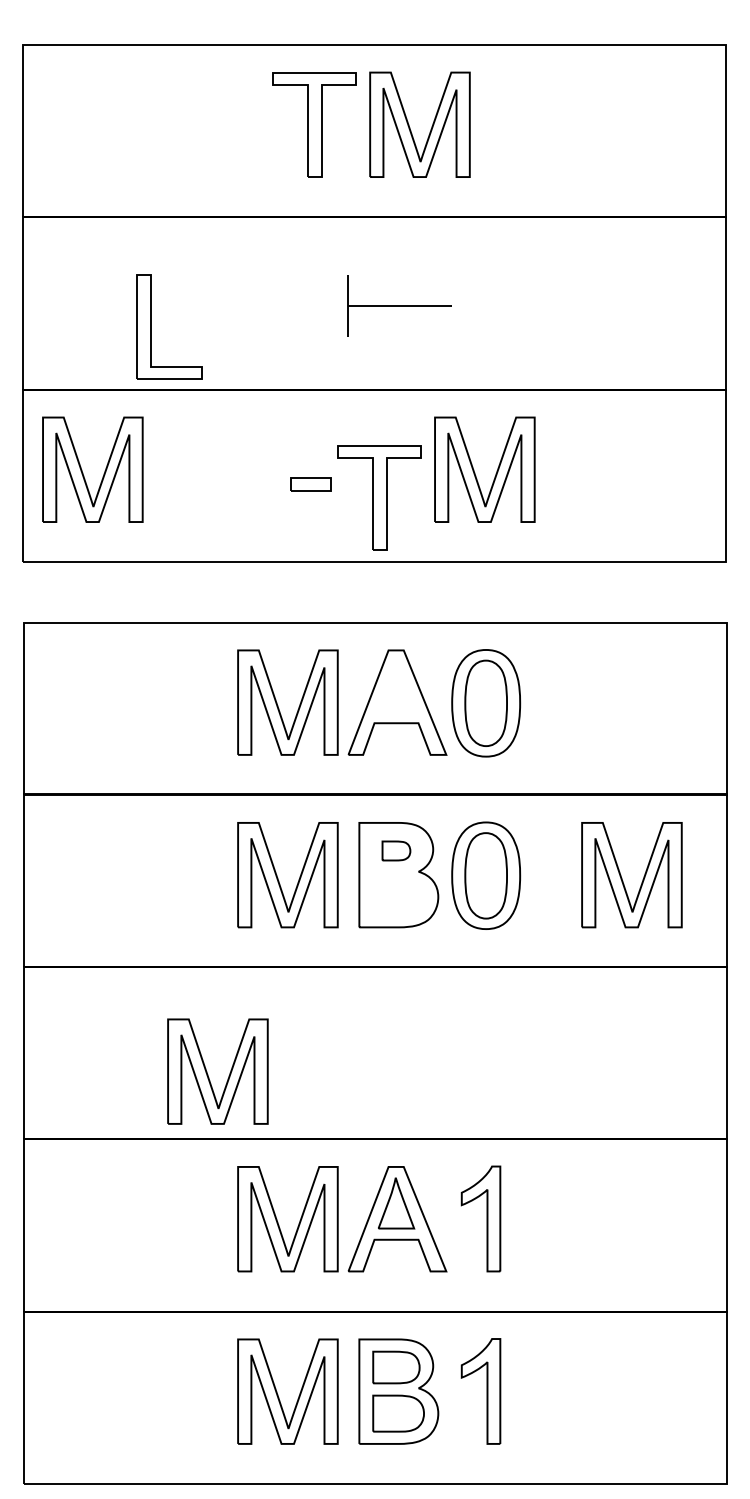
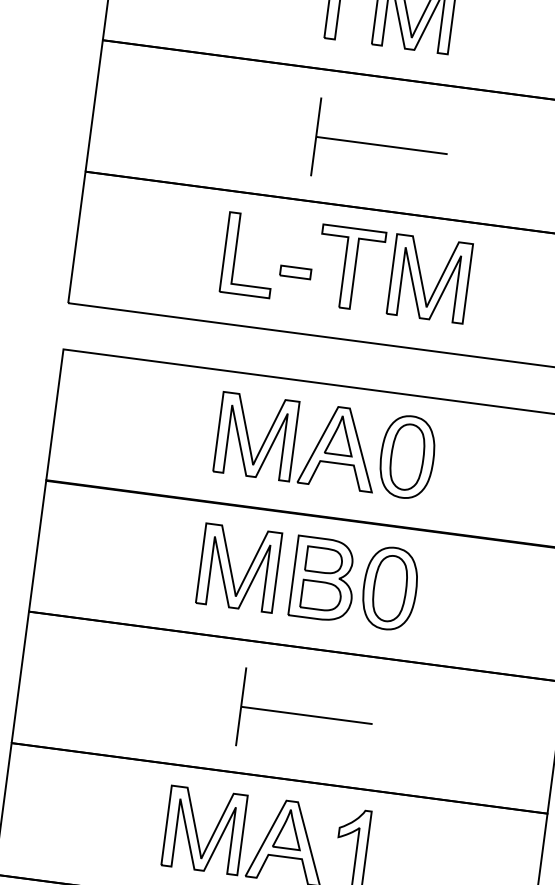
part: (399, 305) -> (381, 145), size x1.67
part: (151, 326) -> (236, 253), moved
part: (83, 472) -> (123, 240), removed
part: (379, 497) -> (349, 268), moved
part: (396, 686) -> (340, 435), added
part: (396, 850) -> (324, 560), size x1.67
part: (622, 878) -> (493, 604), removed
part: (398, 896) -> (321, 595), added
part: (399, 1053) -> (306, 715), added
part: (208, 1074) -> (158, 712), removed

